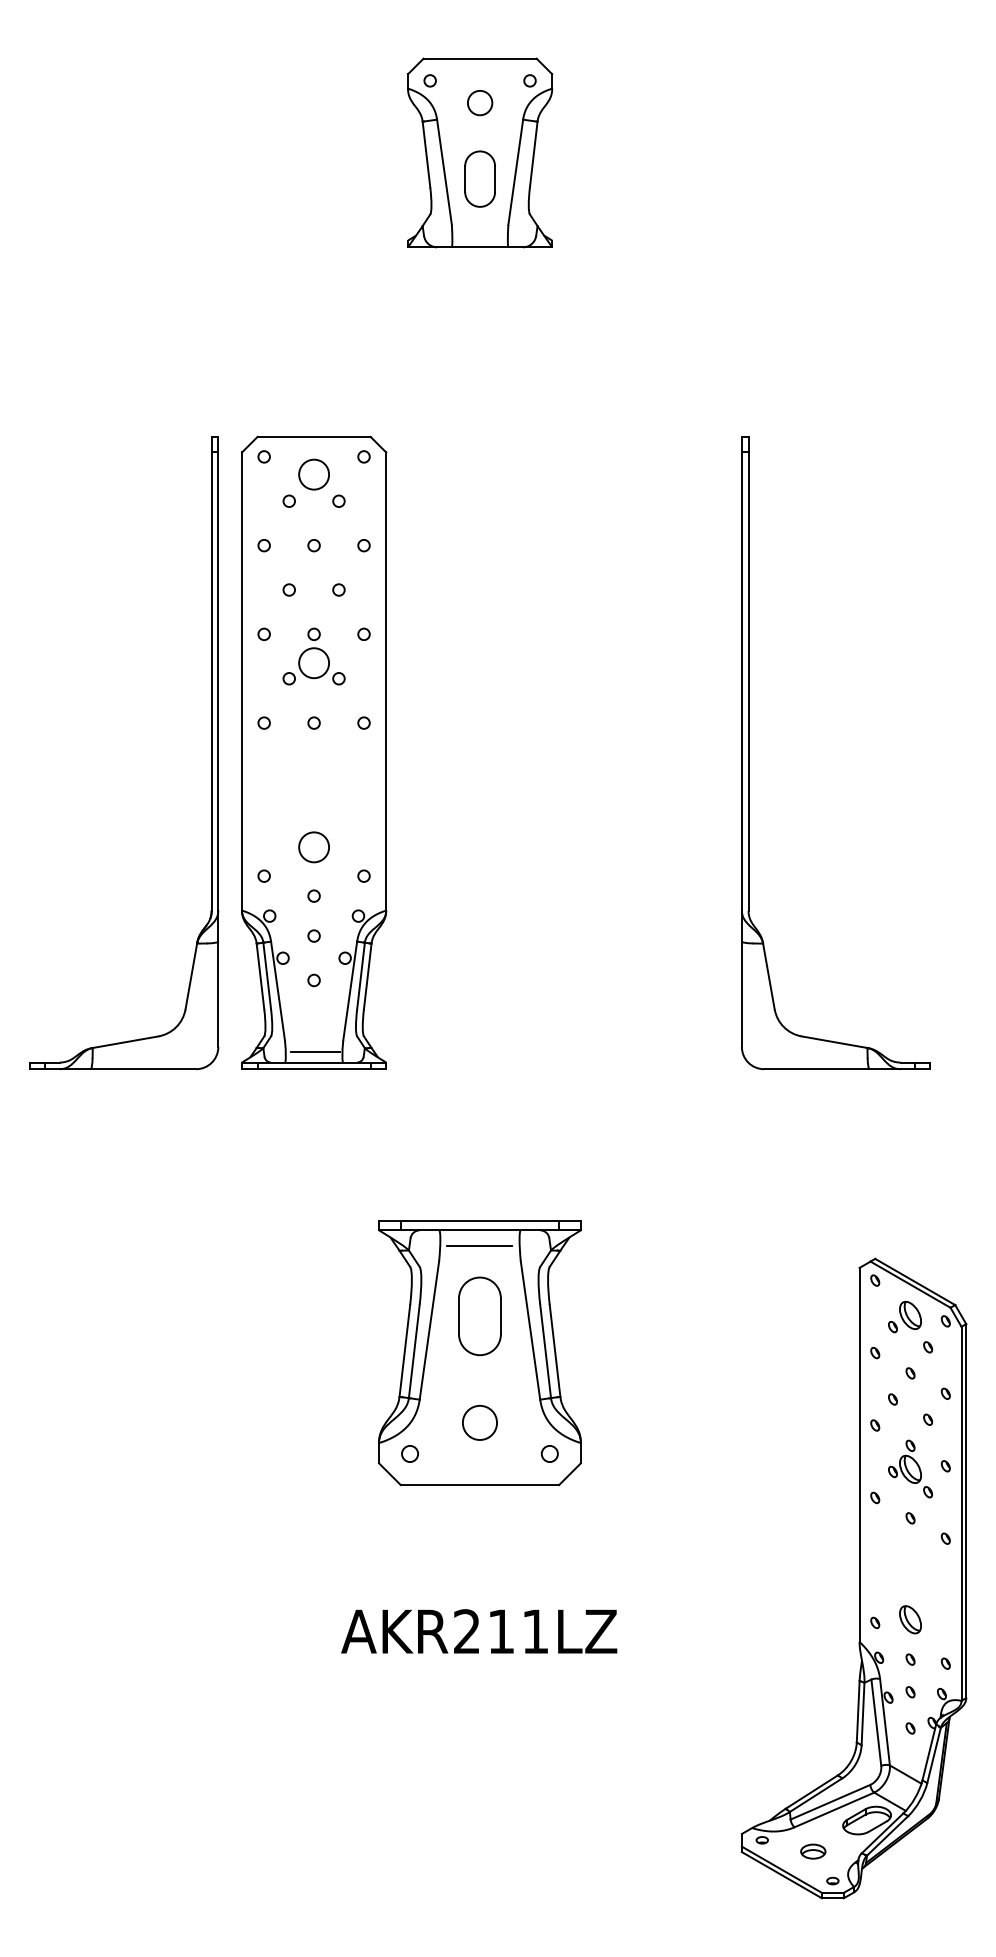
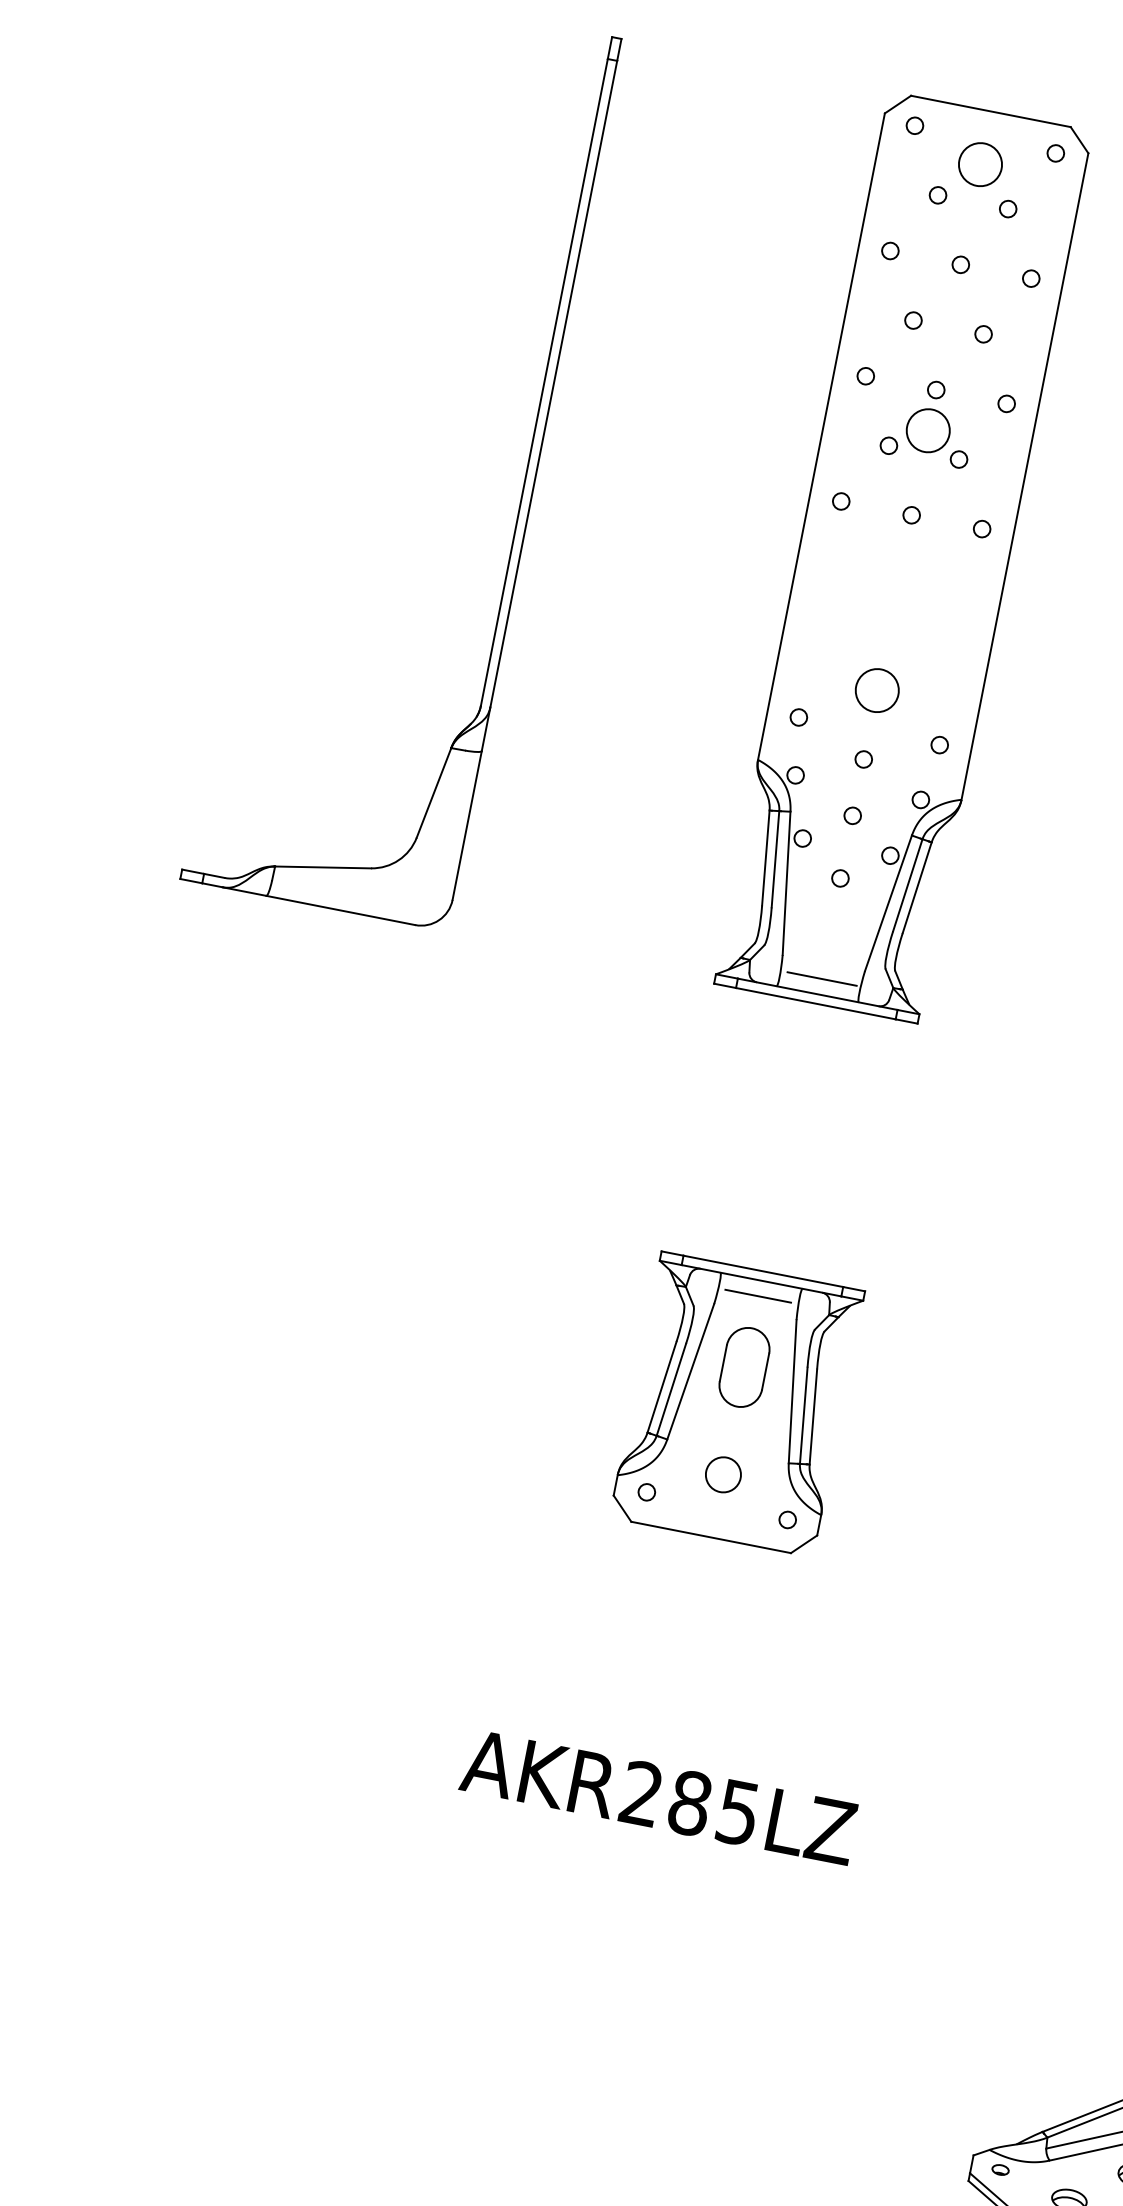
part: (314, 752) -> (904, 556), moved
part: (480, 1353) -> (737, 1404), size x0.71
text: (518, 1631) -> (714, 1807), AKR211LZ -> AKR285LZ

